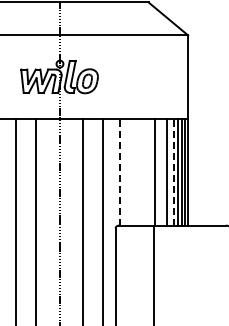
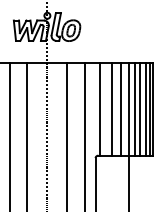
line: (134, 171) -> (111, 108), added
line: (145, 171) -> (121, 108), added
line: (161, 171) -> (135, 108), added
line: (120, 172) -> (99, 109), dashed -> solid
line: (173, 172) -> (145, 109), dashed -> solid

